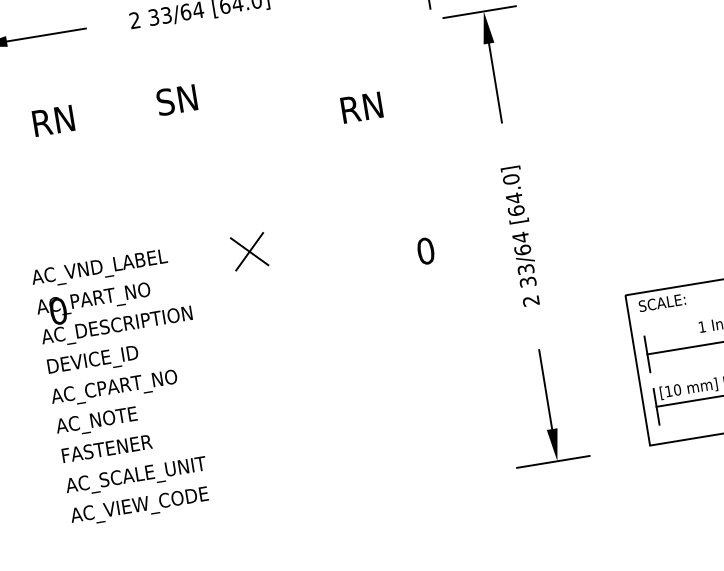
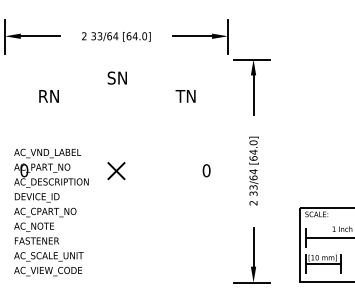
text: (175, 99) -> (116, 77), moved
text: (358, 108) -> (185, 96), RN -> TN
text: (52, 121) -> (48, 96), moved
part: (249, 252) -> (116, 171), moved

